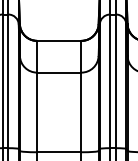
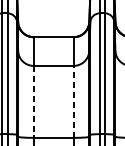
line: (37, 112) -> (34, 101), solid -> dashed
line: (81, 112) -> (73, 101), solid -> dashed

